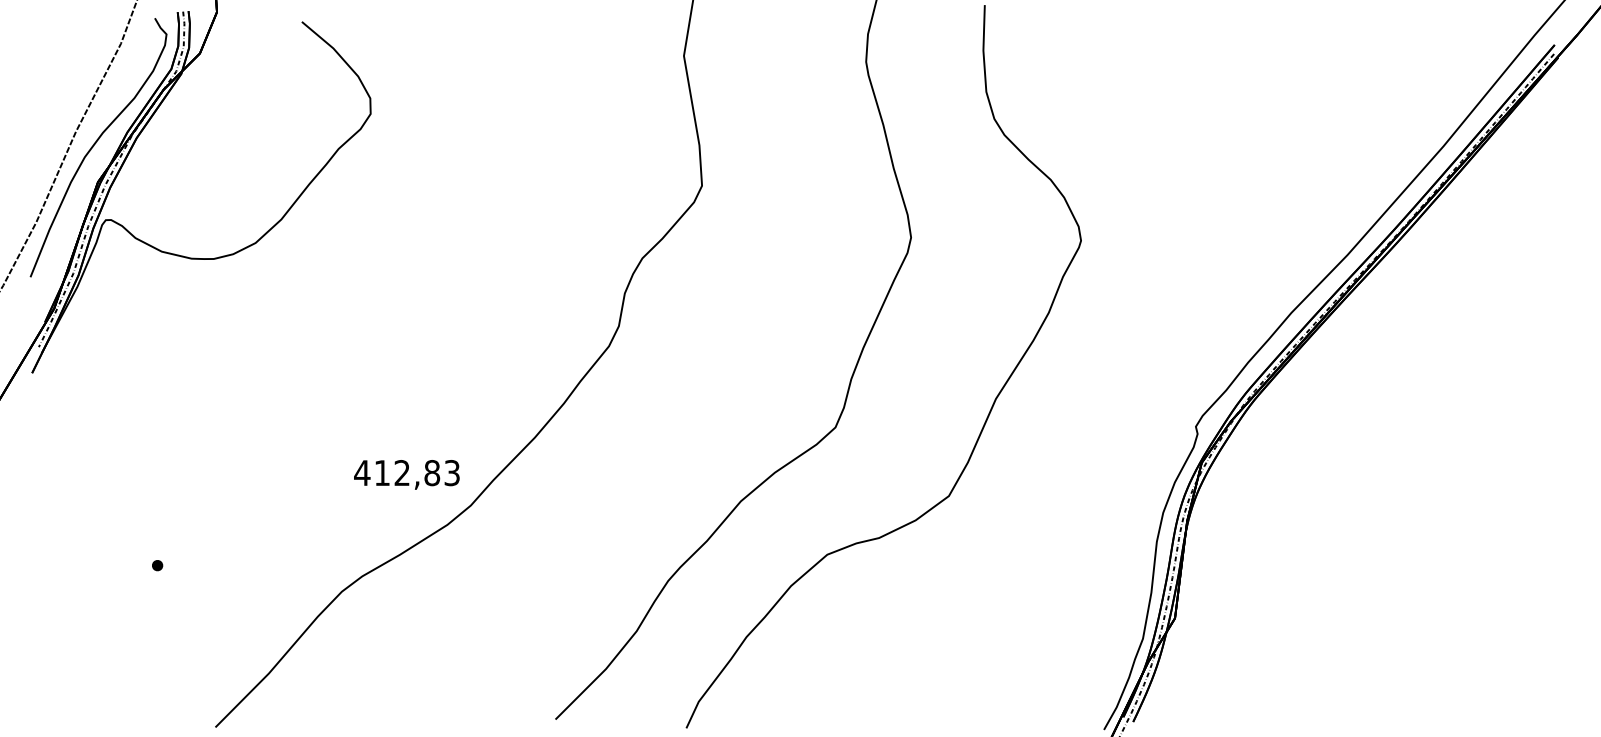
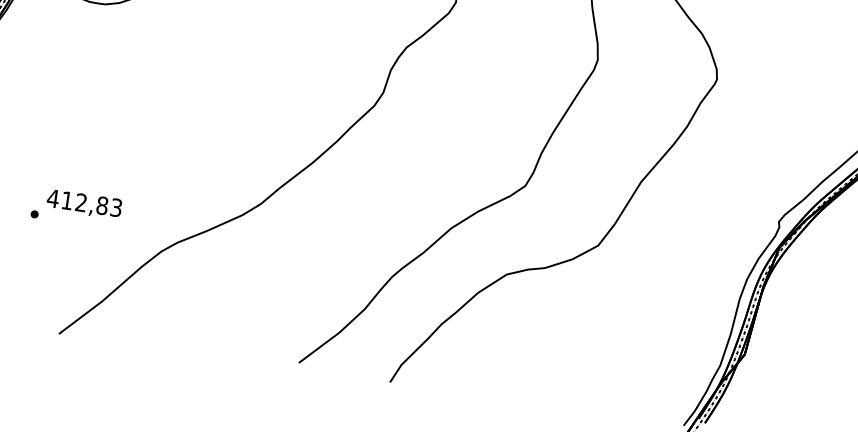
text: (406, 474) -> (84, 204), moved

